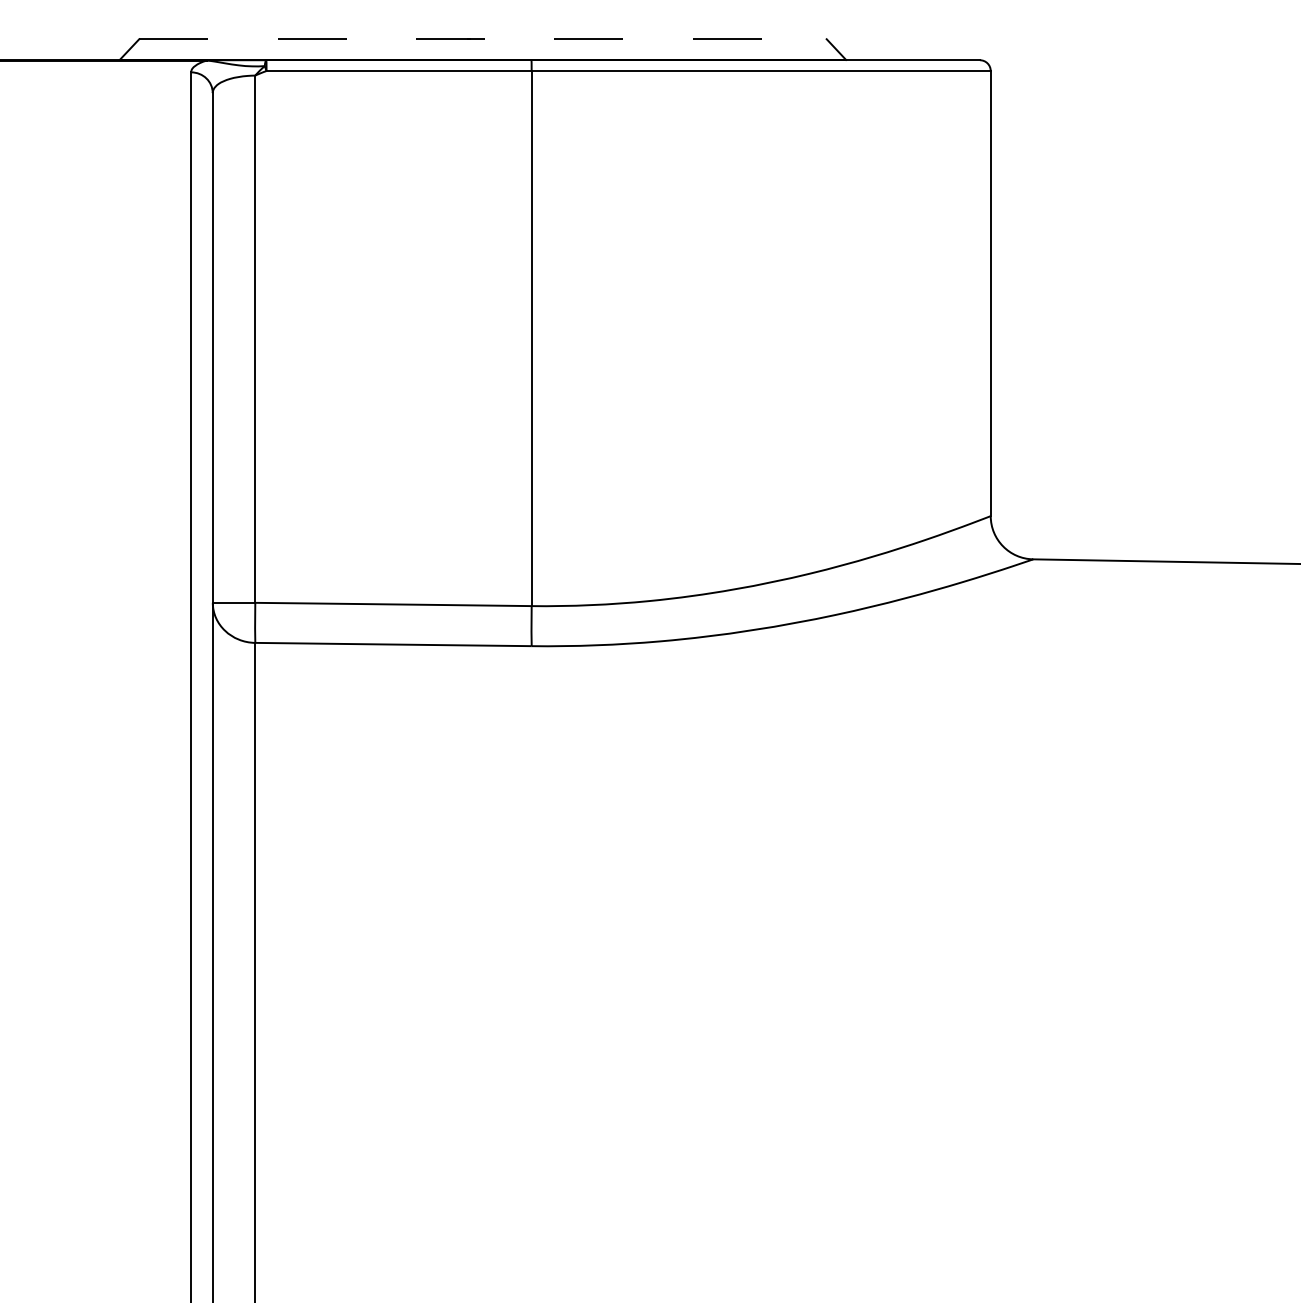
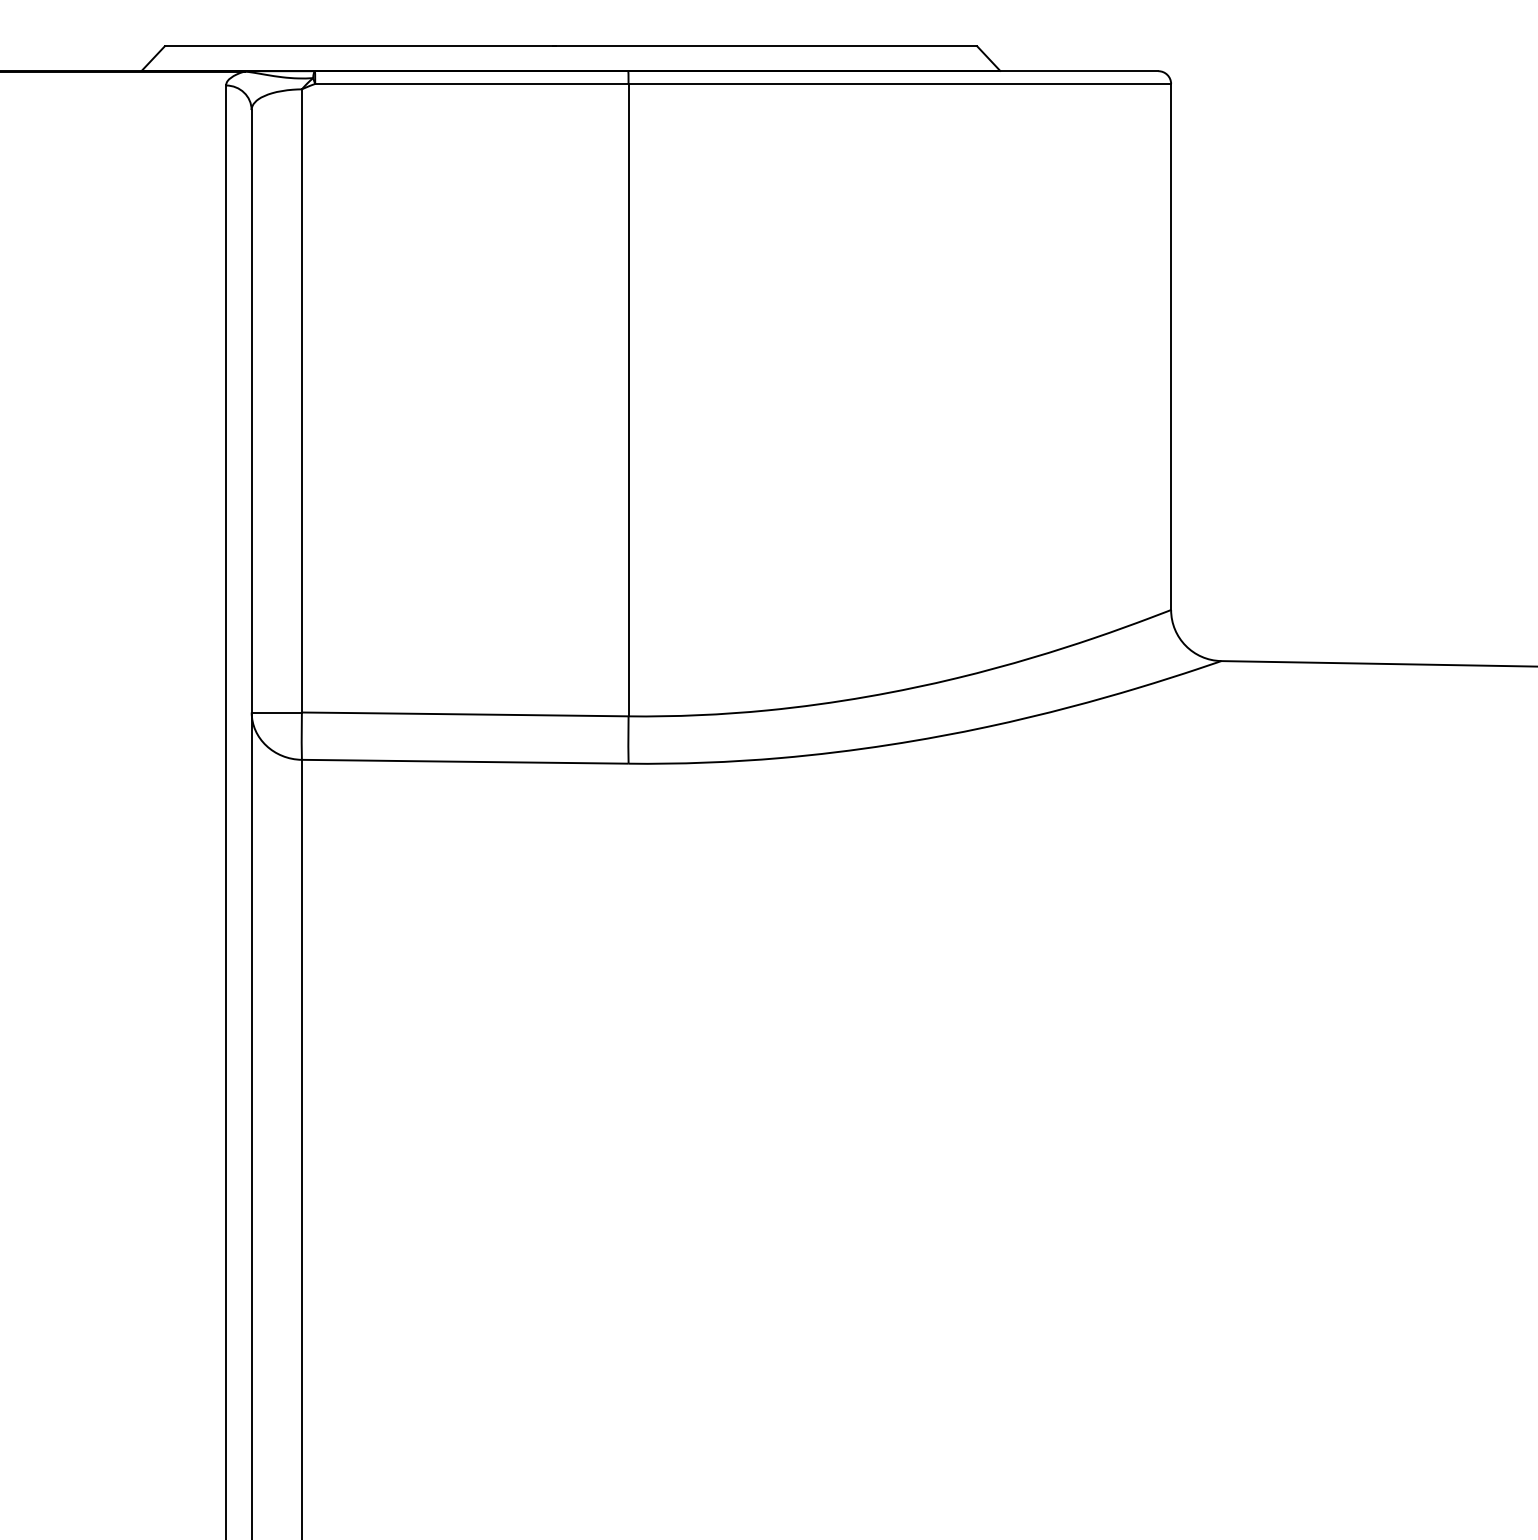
line: (483, 39) -> (571, 46), dashed -> solid

